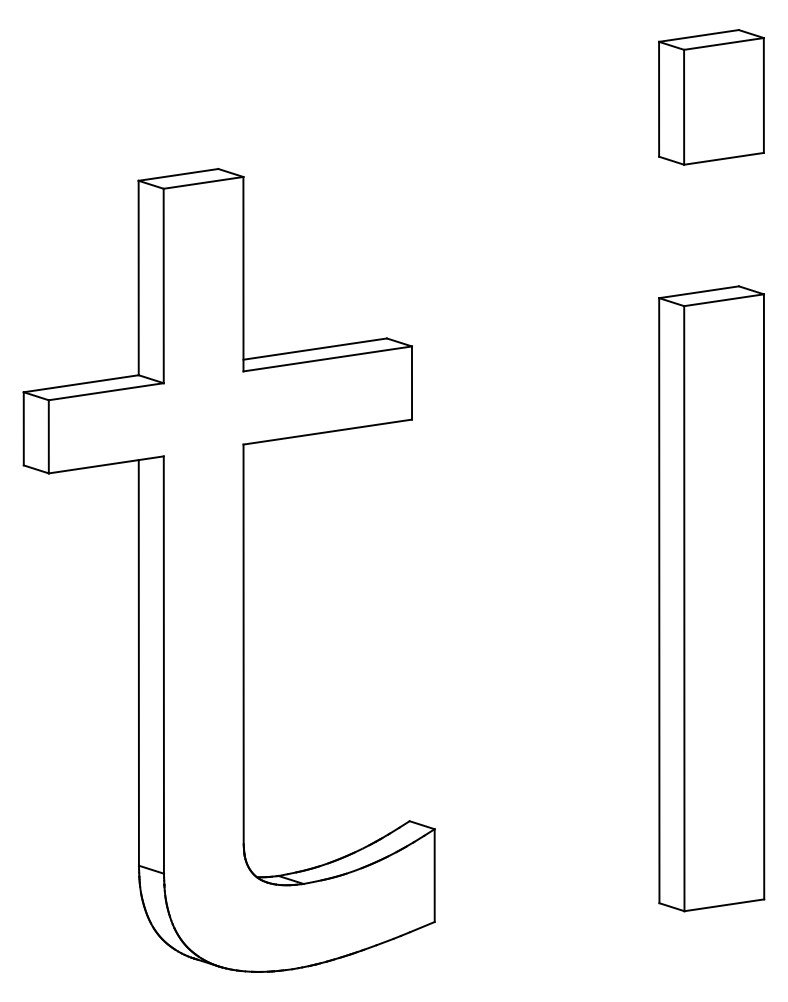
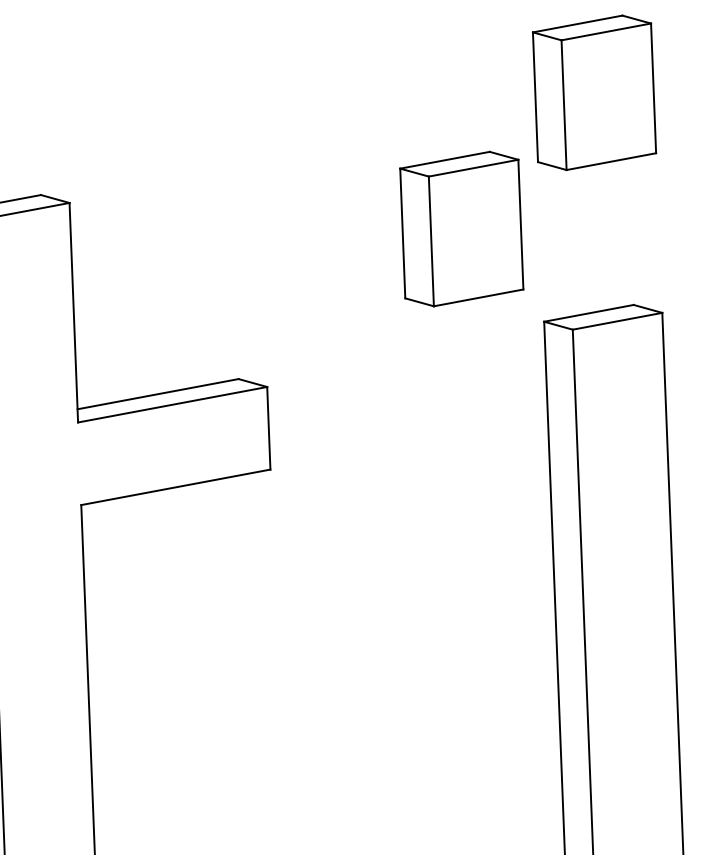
part: (589, 213) -> (461, 229), added

